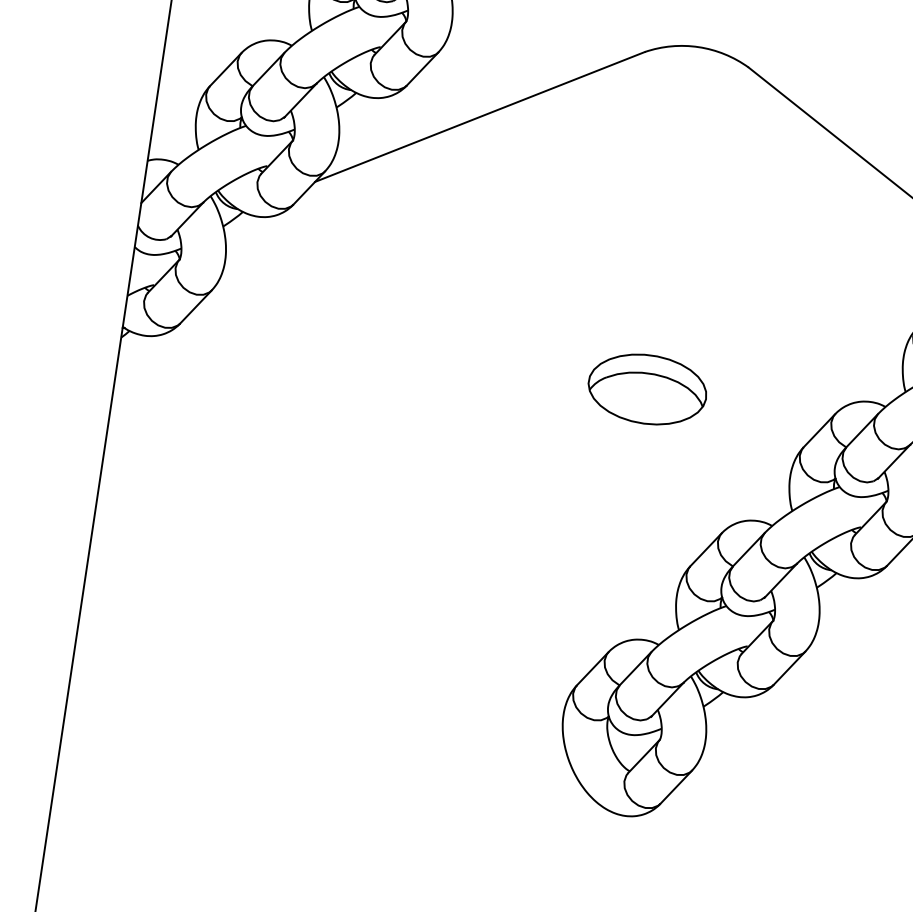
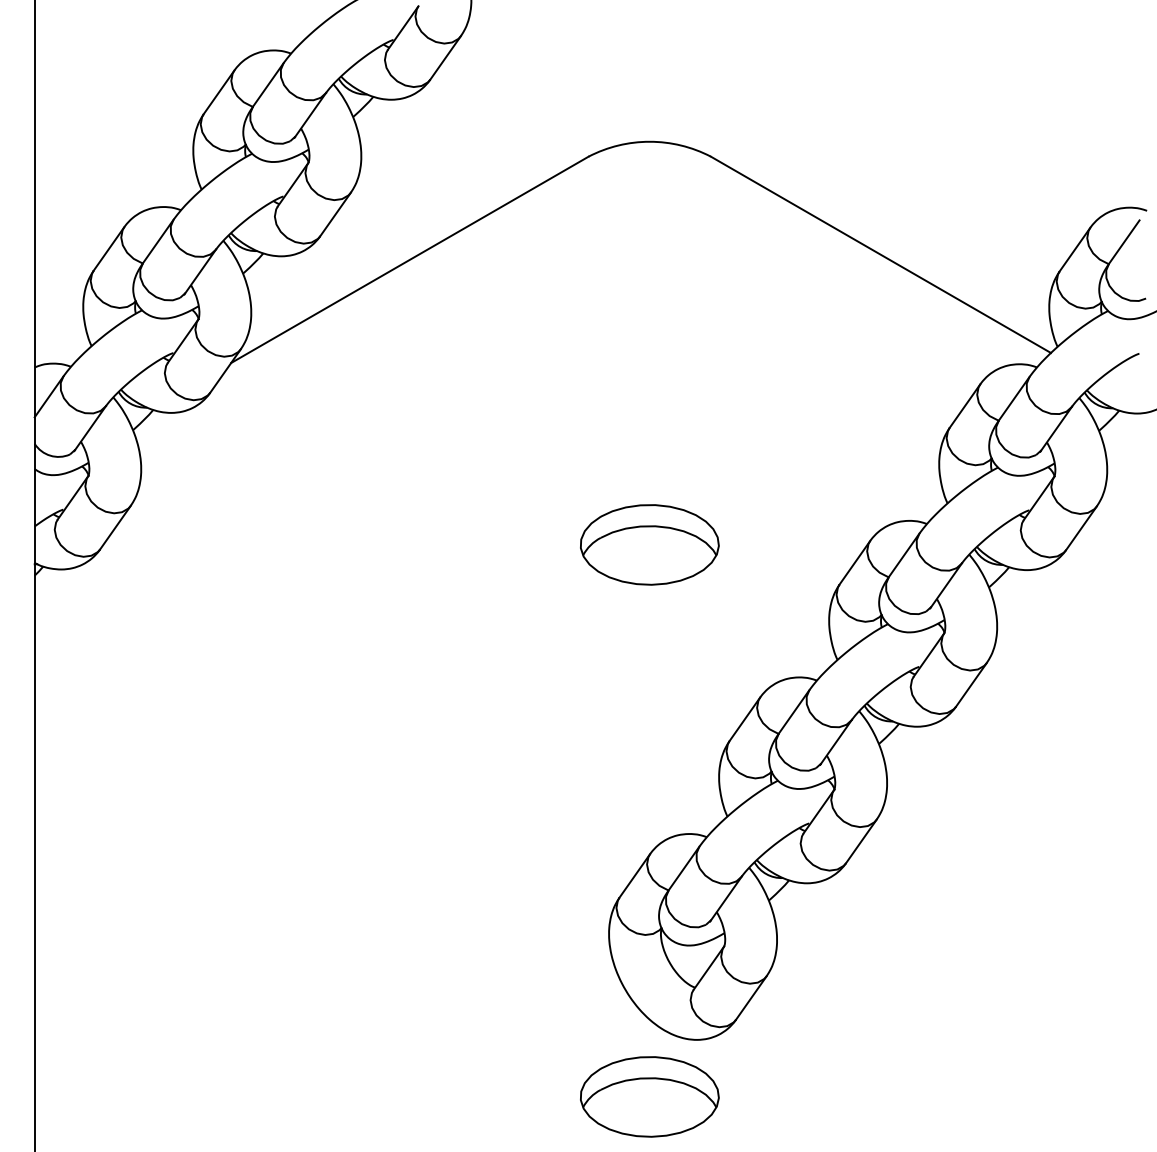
part: (577, 857) -> (649, 1096), added

